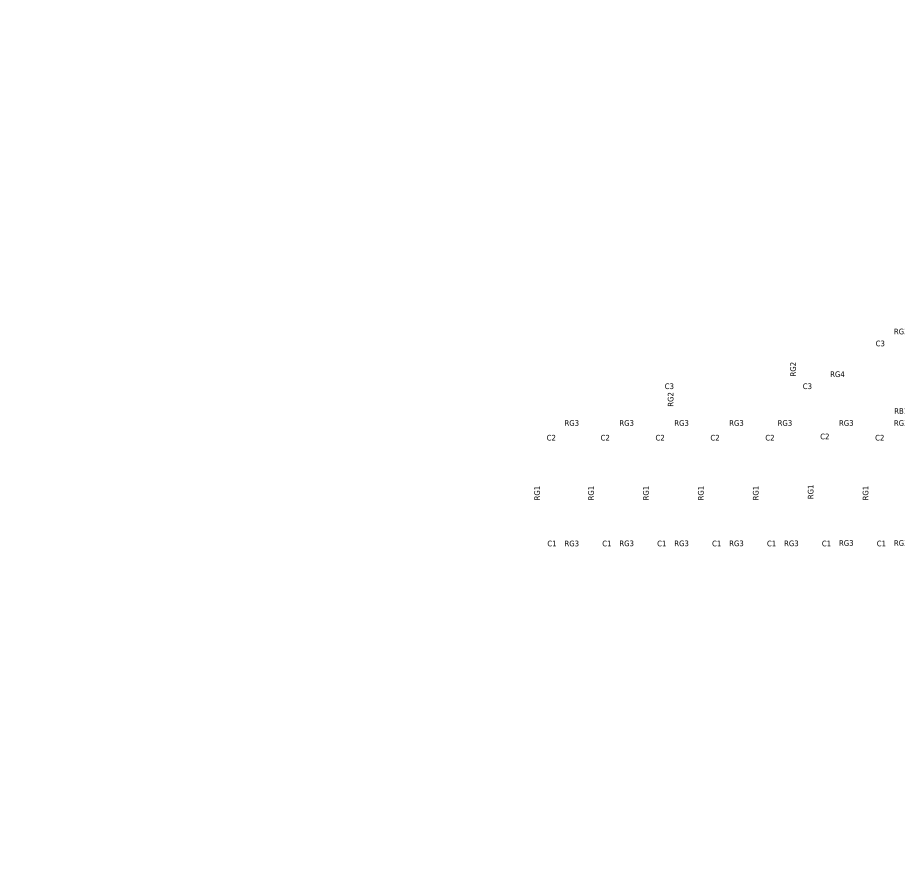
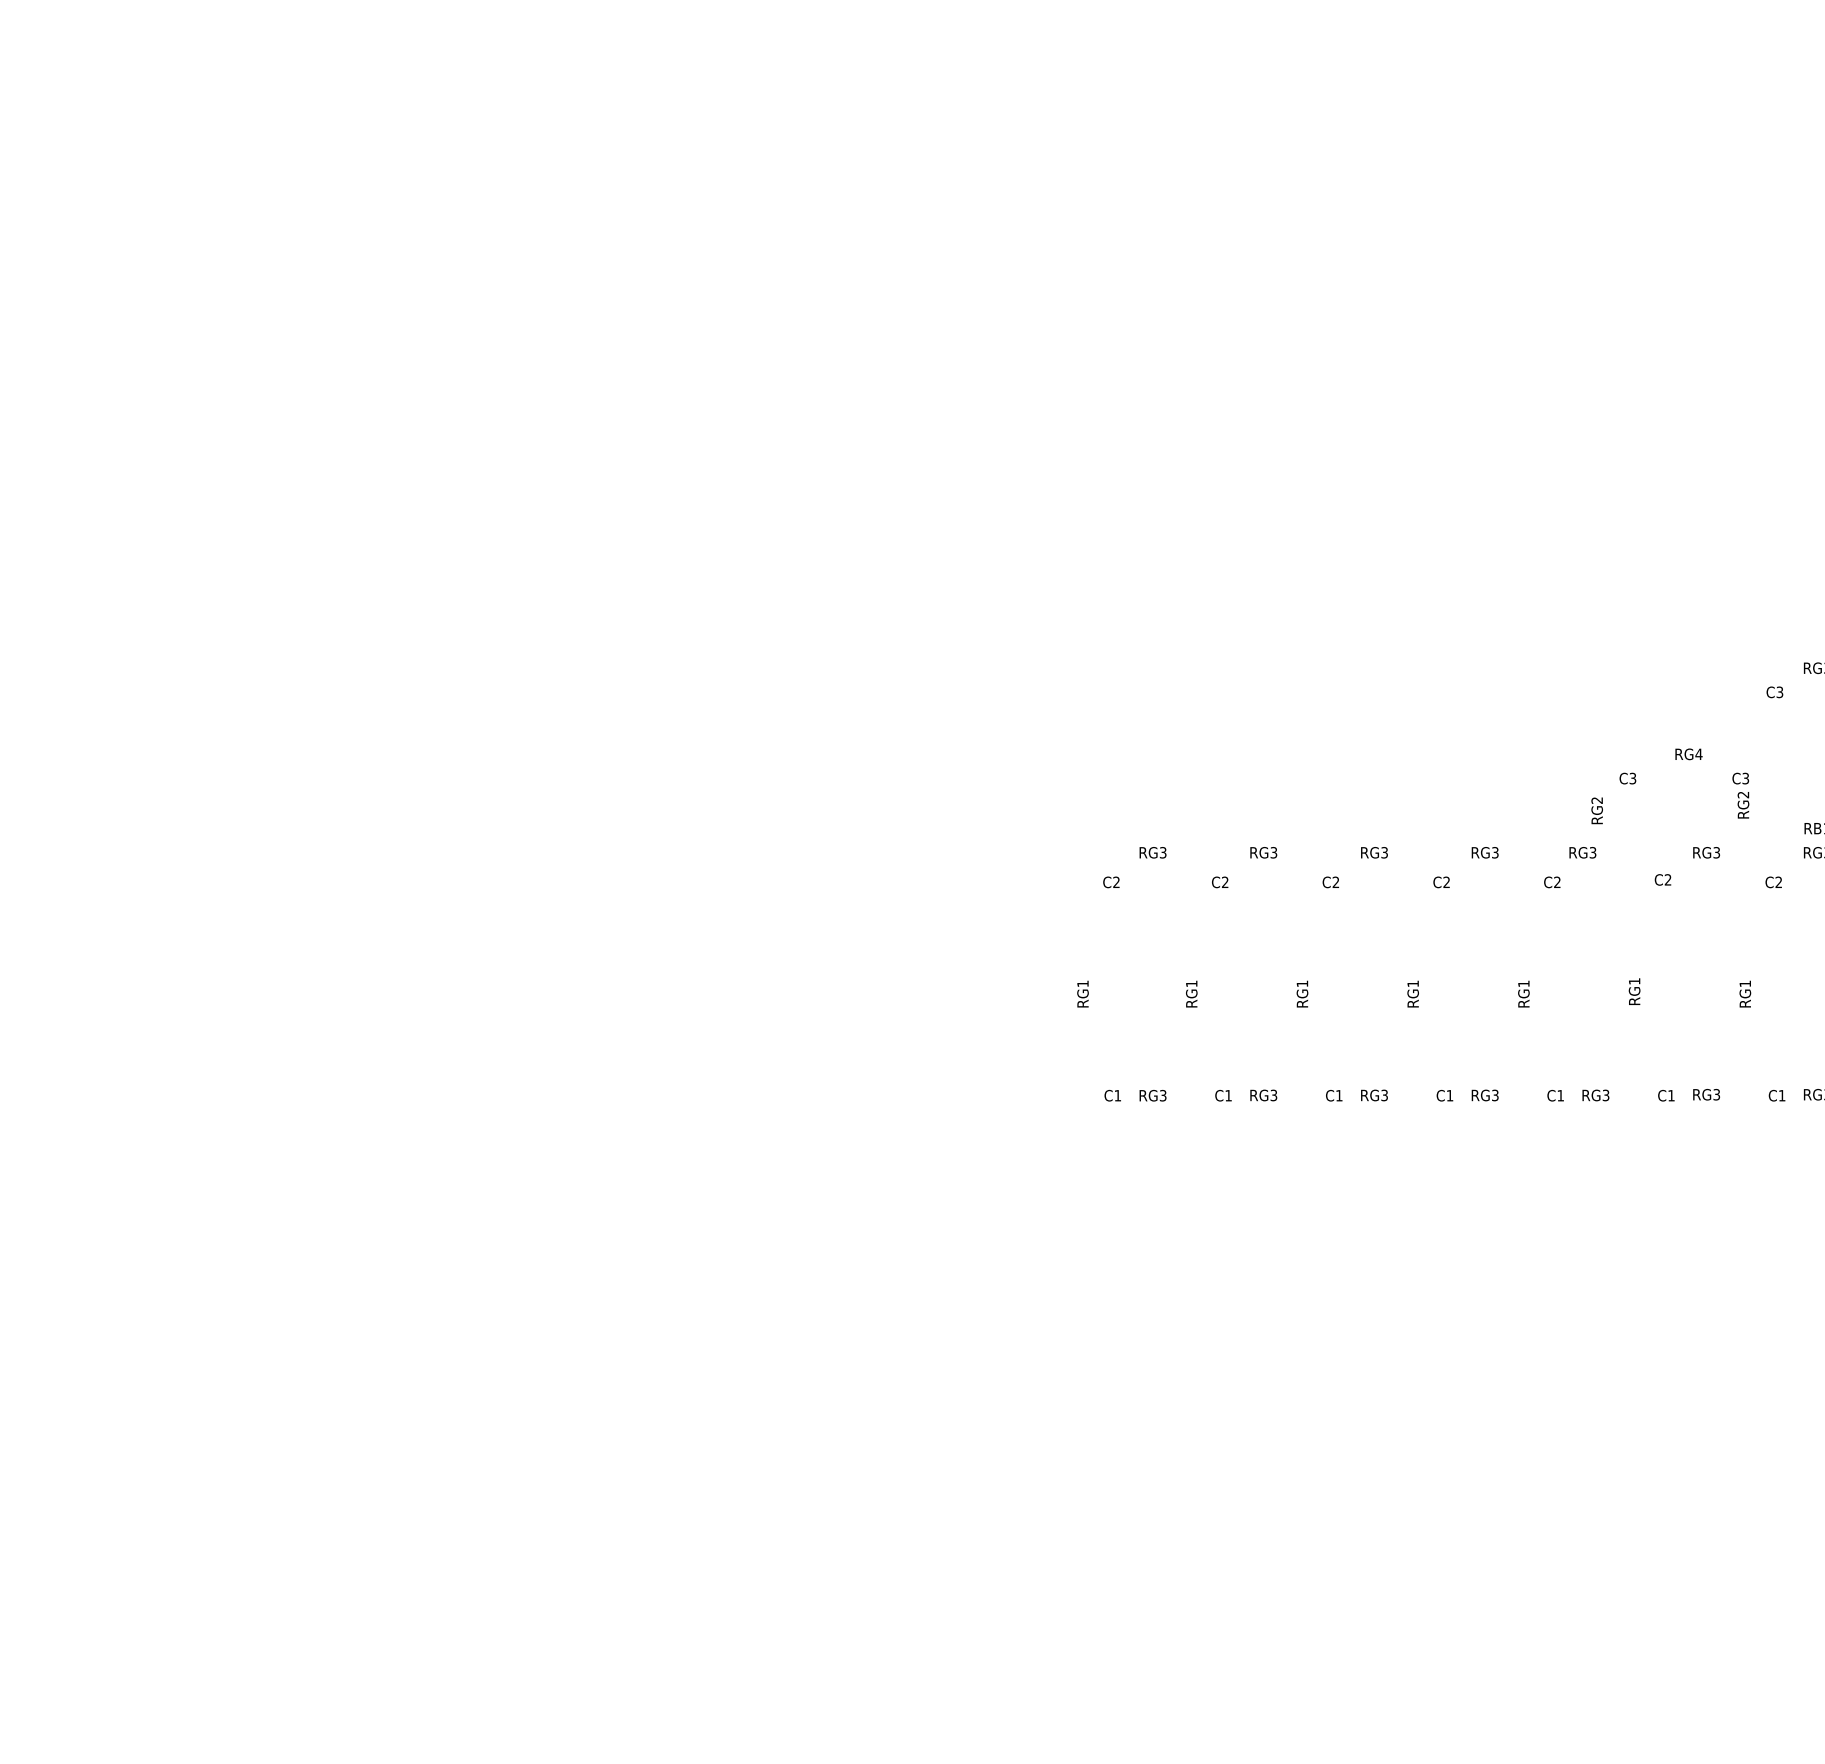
text: (792, 368) -> (1596, 809), moved
text: (669, 394) -> (1741, 795), moved

